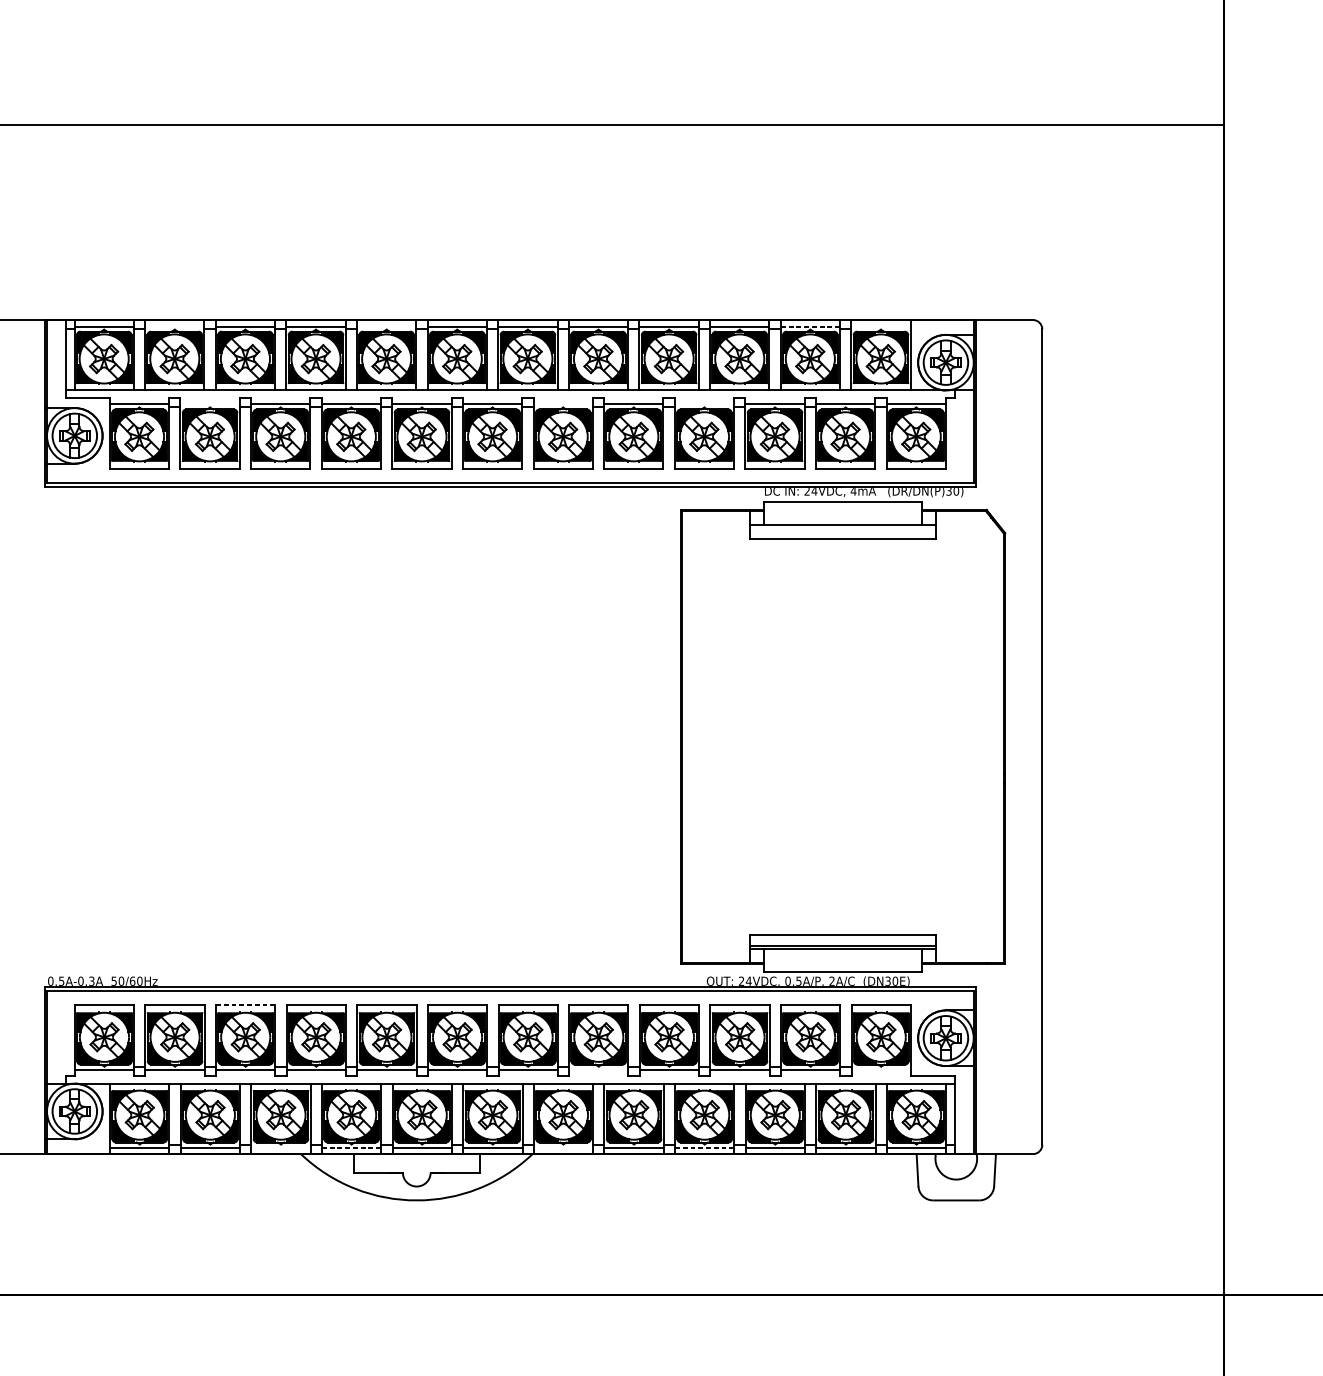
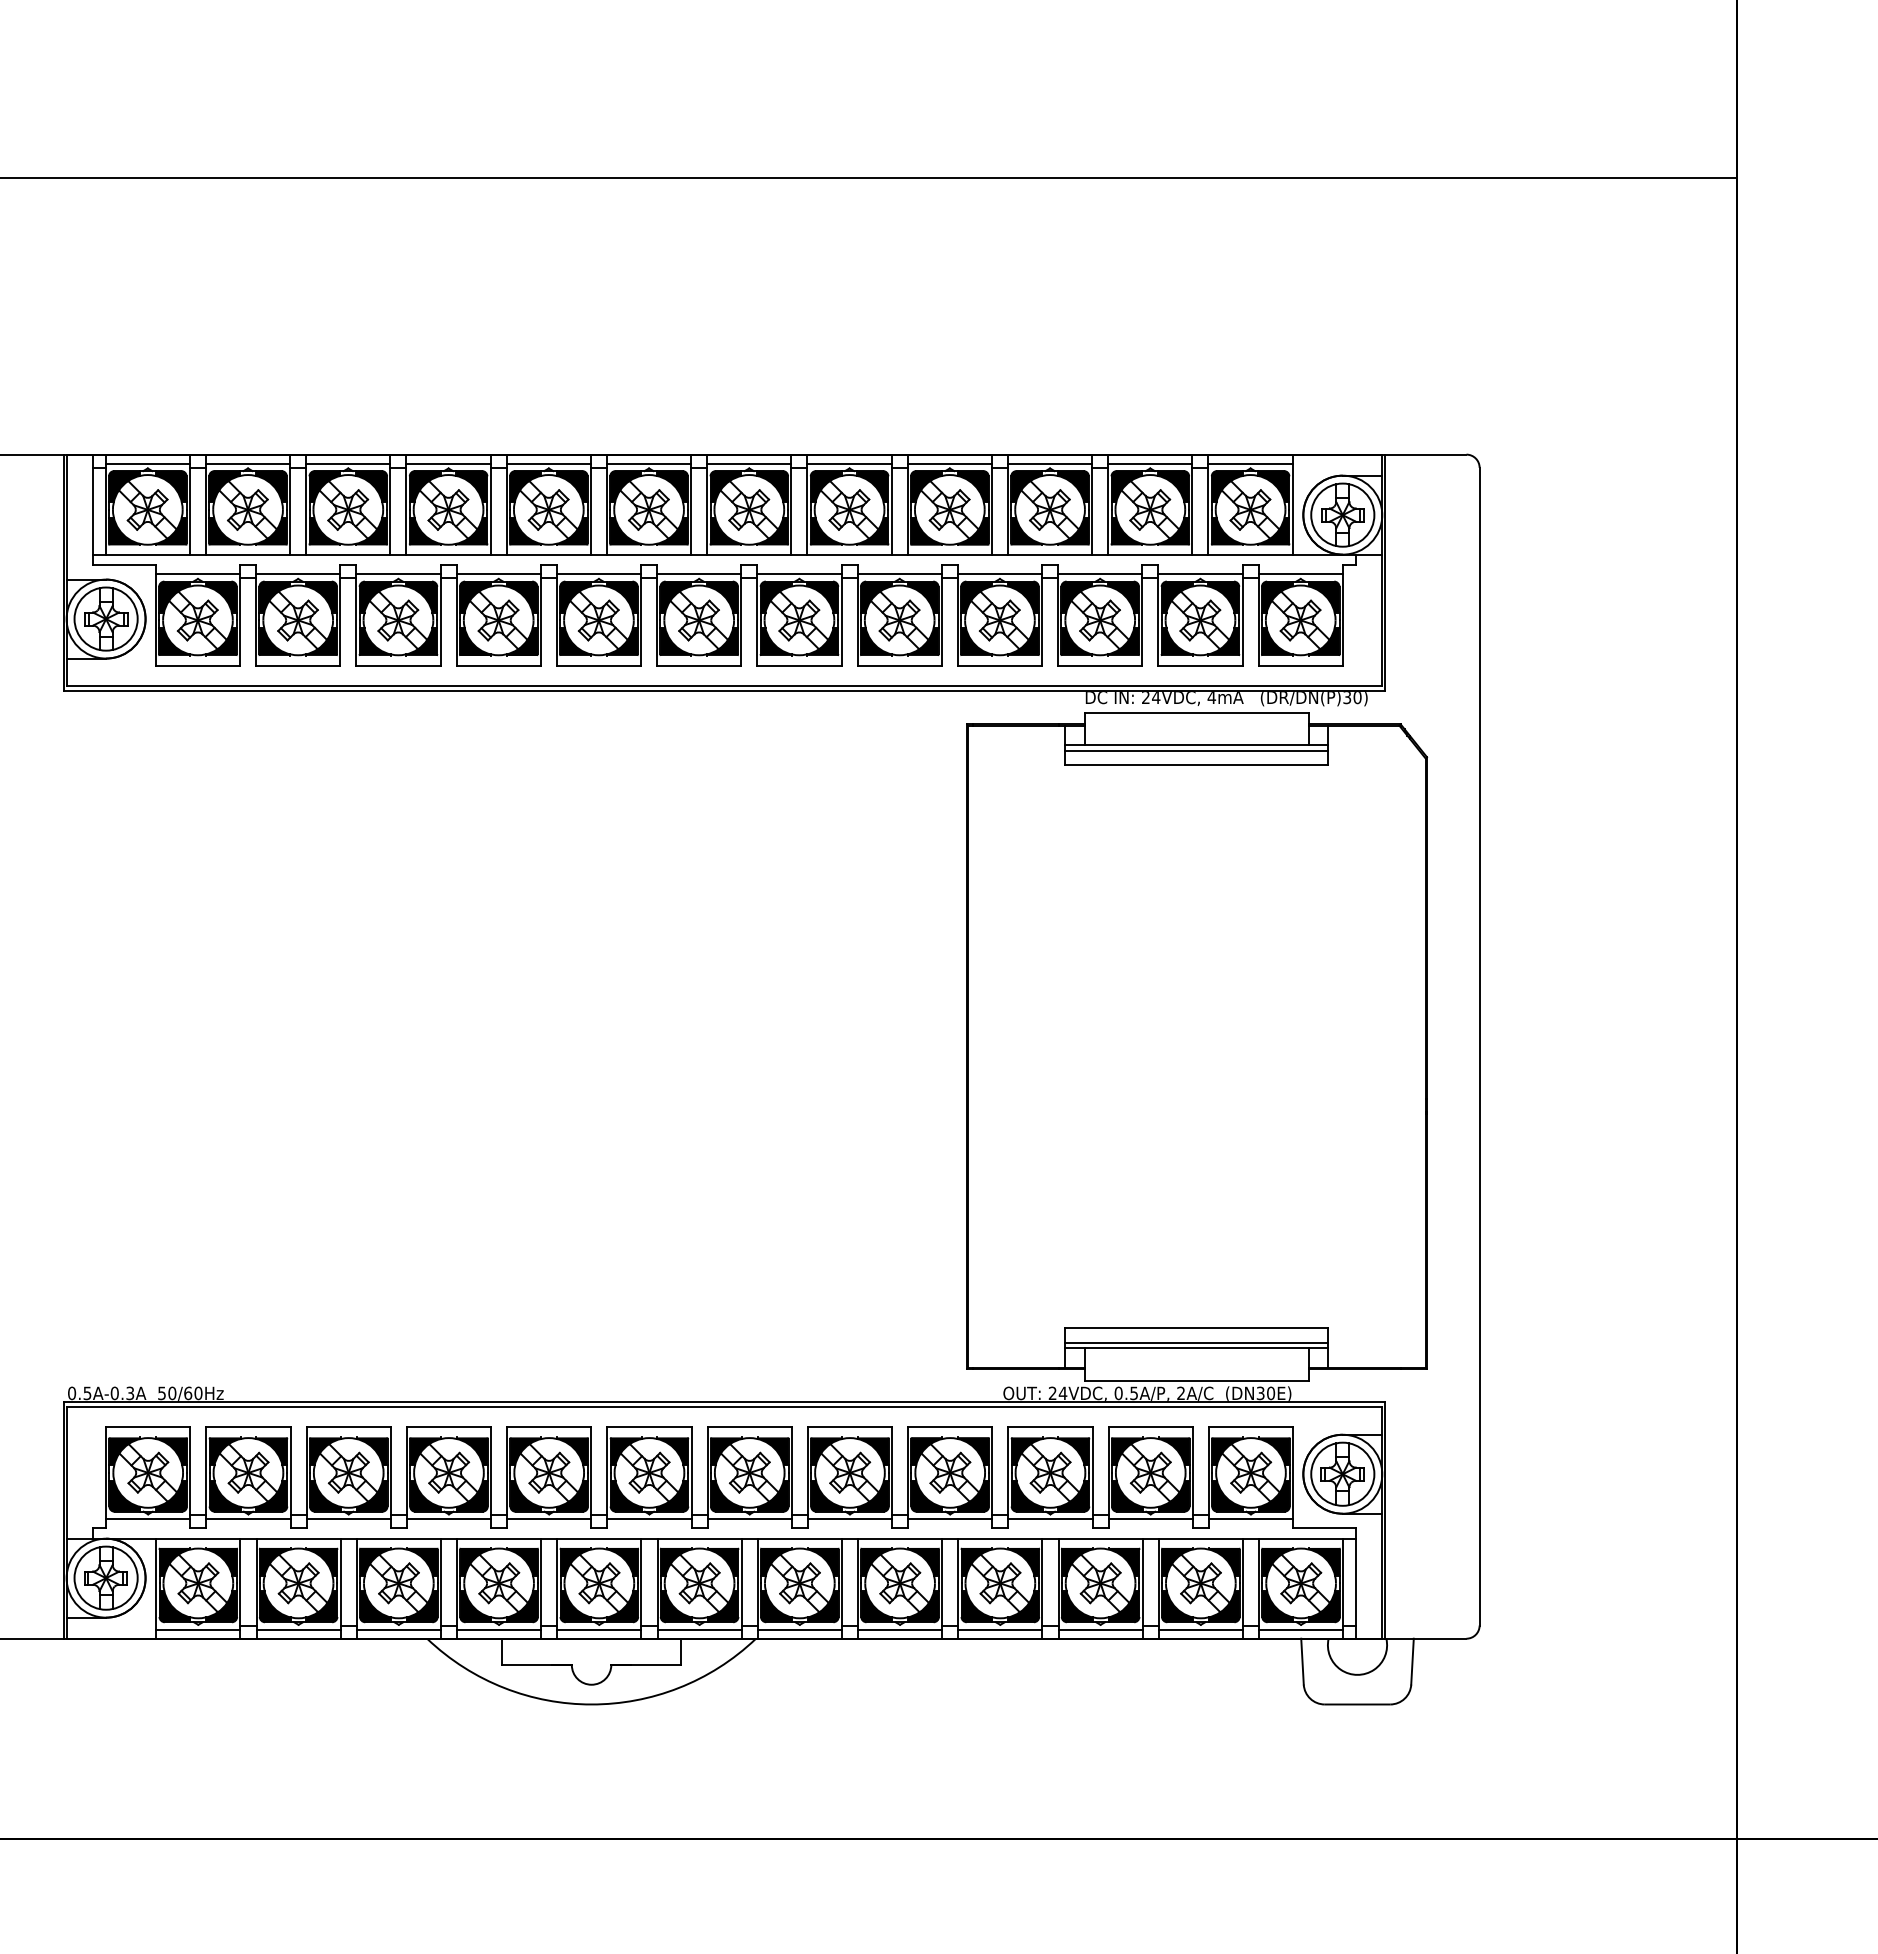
line: (174, 326) -> (247, 463), added
line: (386, 326) -> (548, 463), added
line: (809, 326) -> (1149, 463), dashed -> solid
line: (880, 326) -> (1250, 463), added
line: (210, 404) -> (298, 574), added
line: (563, 404) -> (799, 574), added
line: (704, 404) -> (999, 574), added
line: (842, 528) -> (1196, 750), added
line: (246, 1004) -> (349, 1426), dashed -> solid
line: (598, 1069) -> (849, 1518), added
line: (880, 1069) -> (1250, 1518), added
line: (280, 1147) -> (398, 1629), added
line: (351, 1147) -> (499, 1629), dashed -> solid
line: (563, 1147) -> (799, 1629), added
line: (704, 1147) -> (1000, 1629), dashed -> solid

